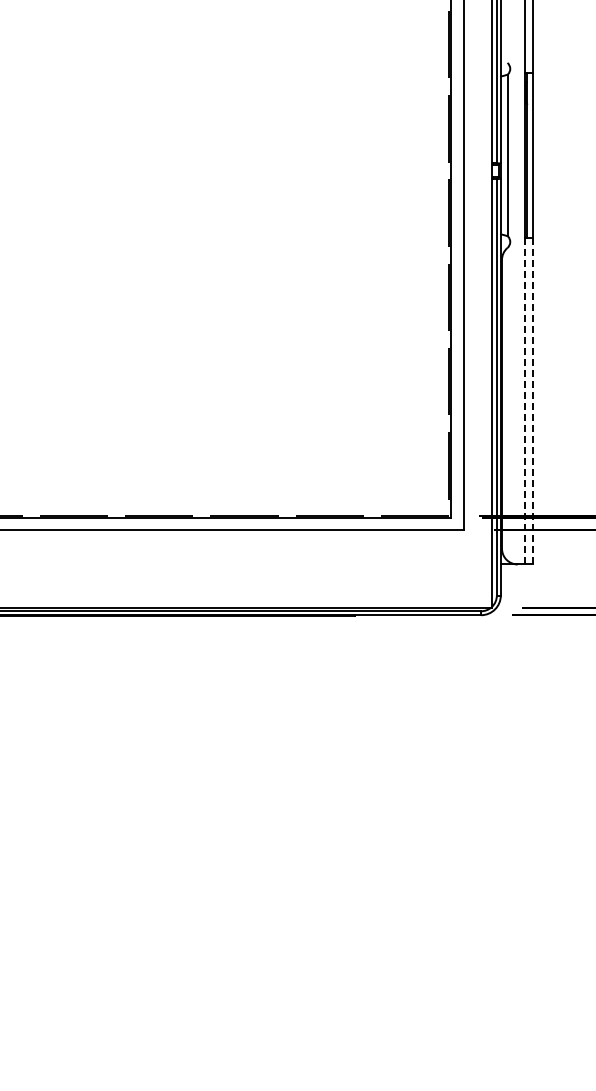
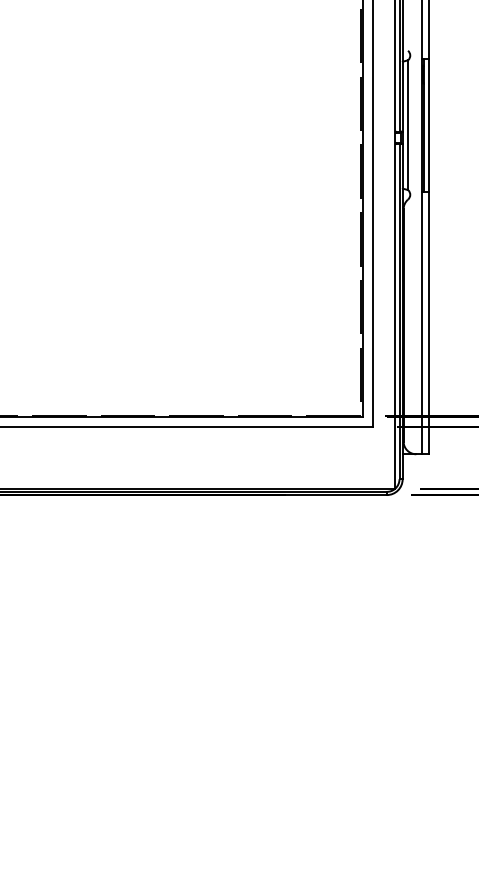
line: (525, 400) -> (422, 322), dashed -> solid
line: (533, 400) -> (428, 322), dashed -> solid

